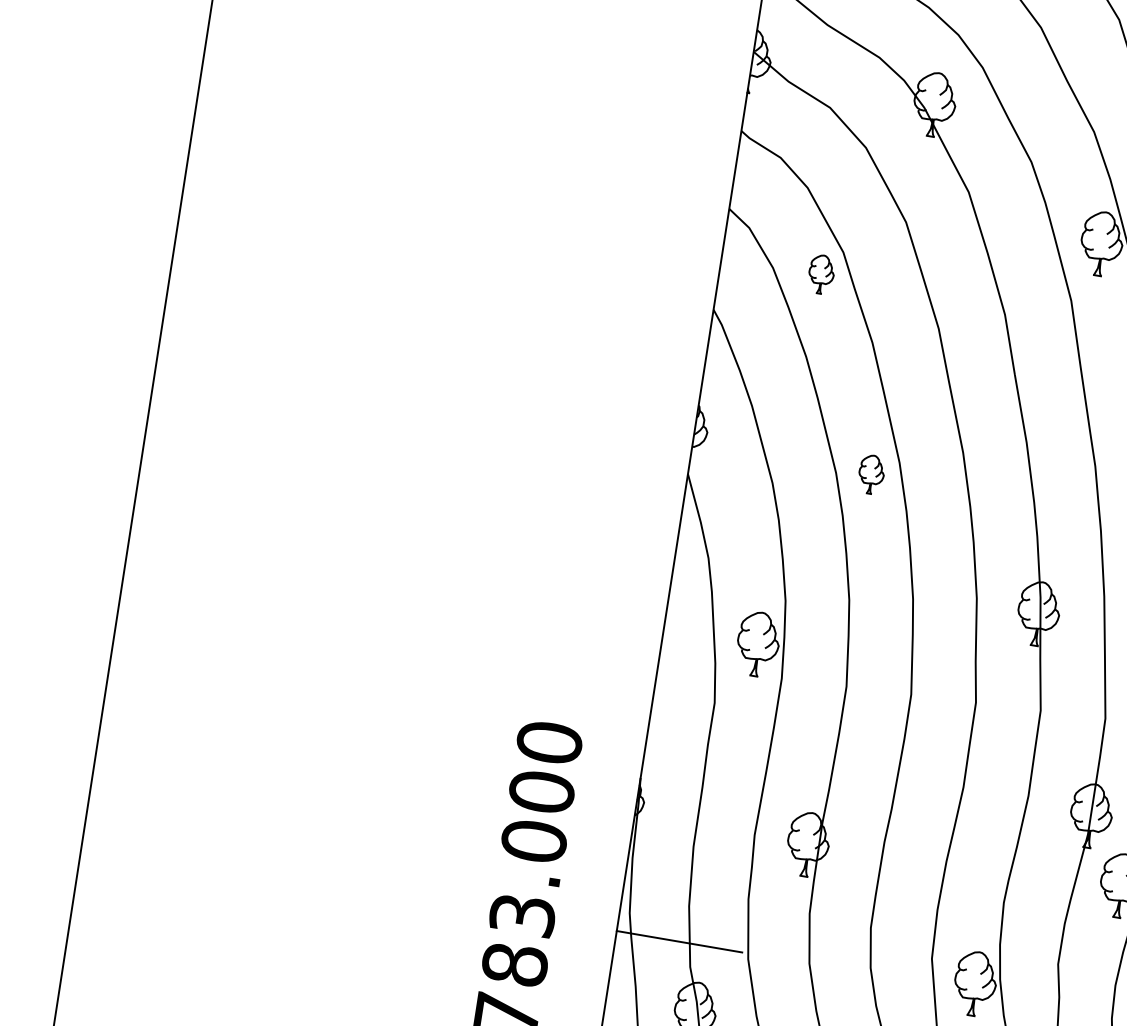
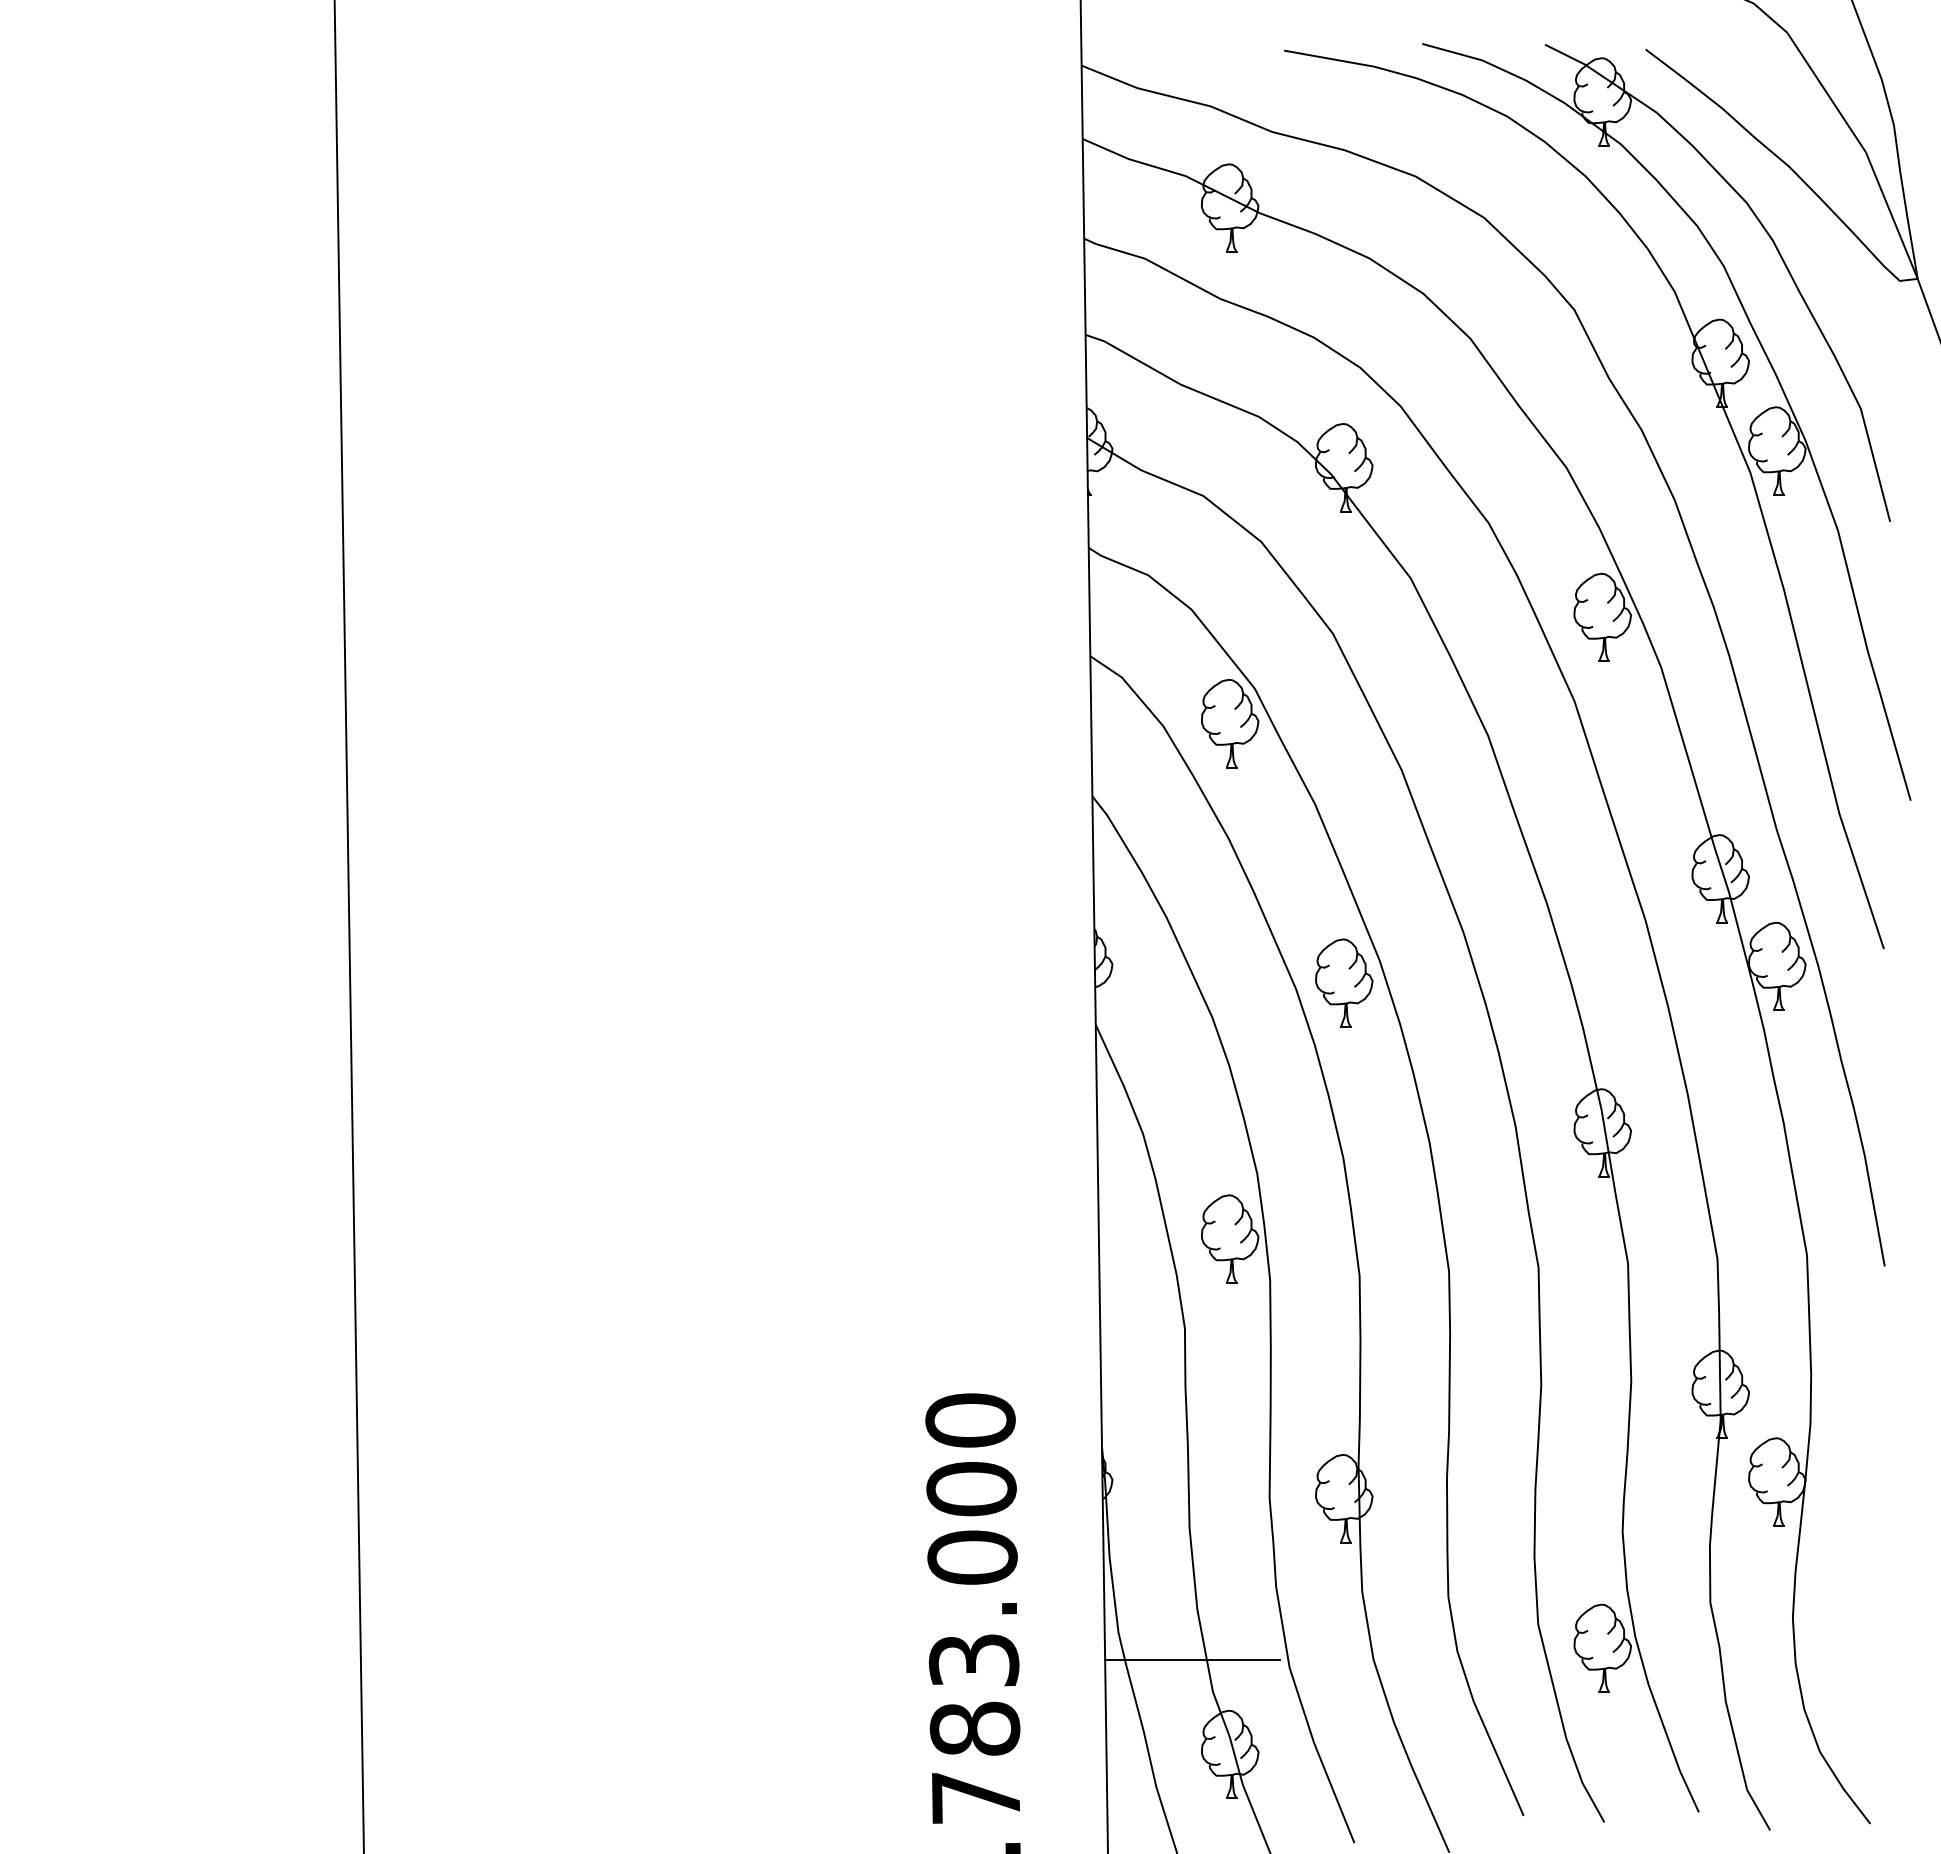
part: (821, 274) -> (1230, 723), size x1.67
part: (871, 474) -> (1344, 982), size x1.67

